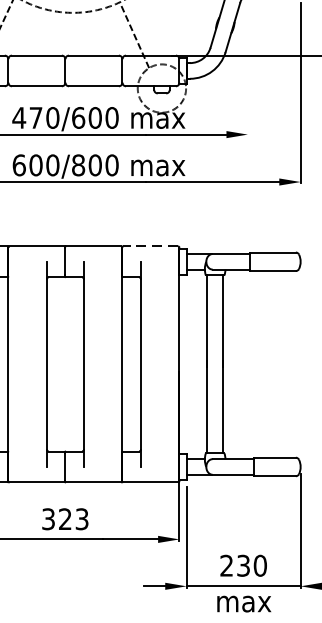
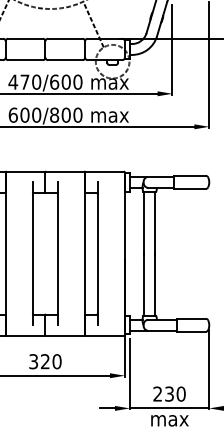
line: (247, 71) -> (172, 49), added
line: (150, 246) -> (104, 171), dashed -> solid
text: (81, 518) -> (56, 361), 323 -> 320

